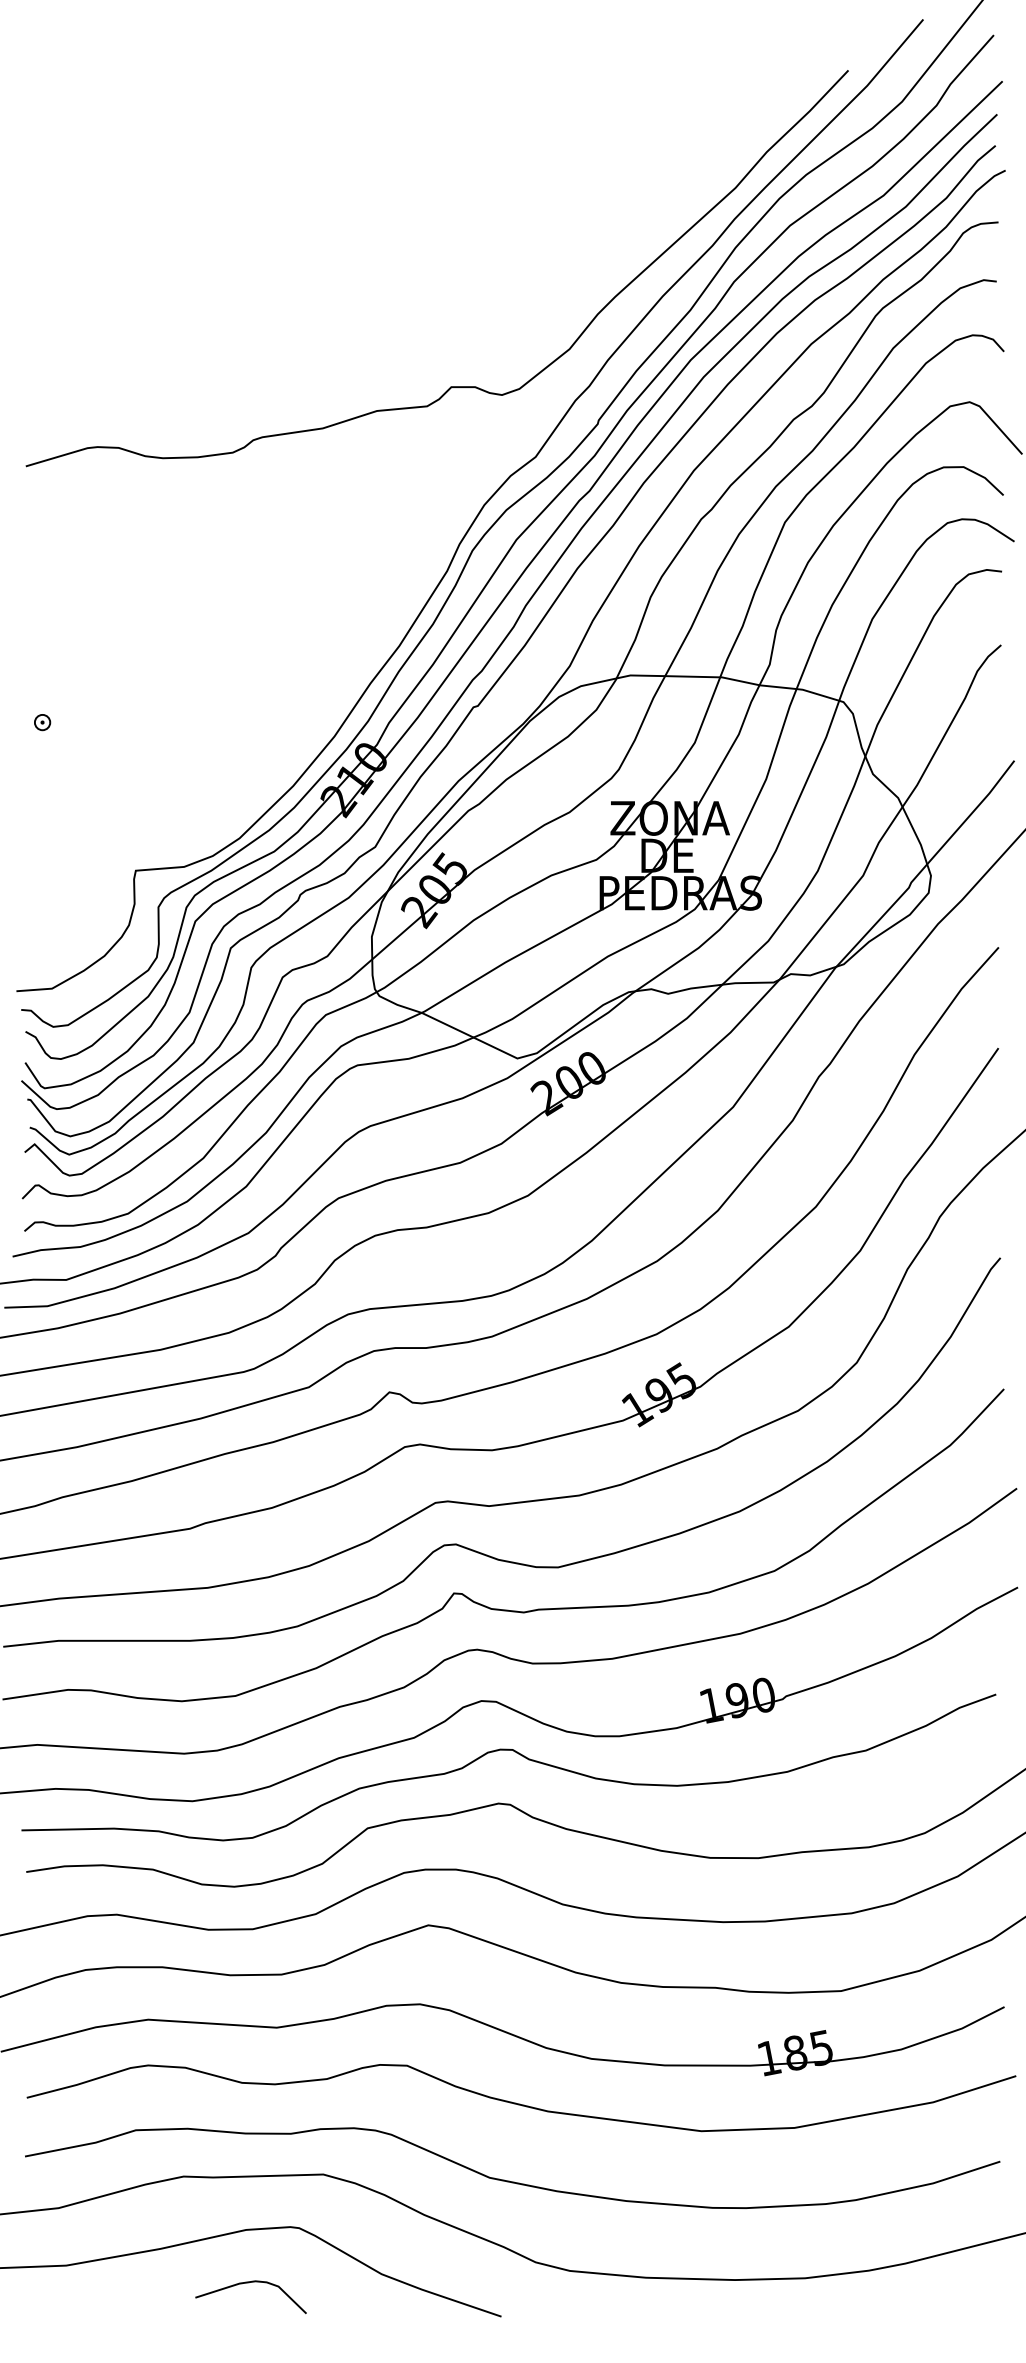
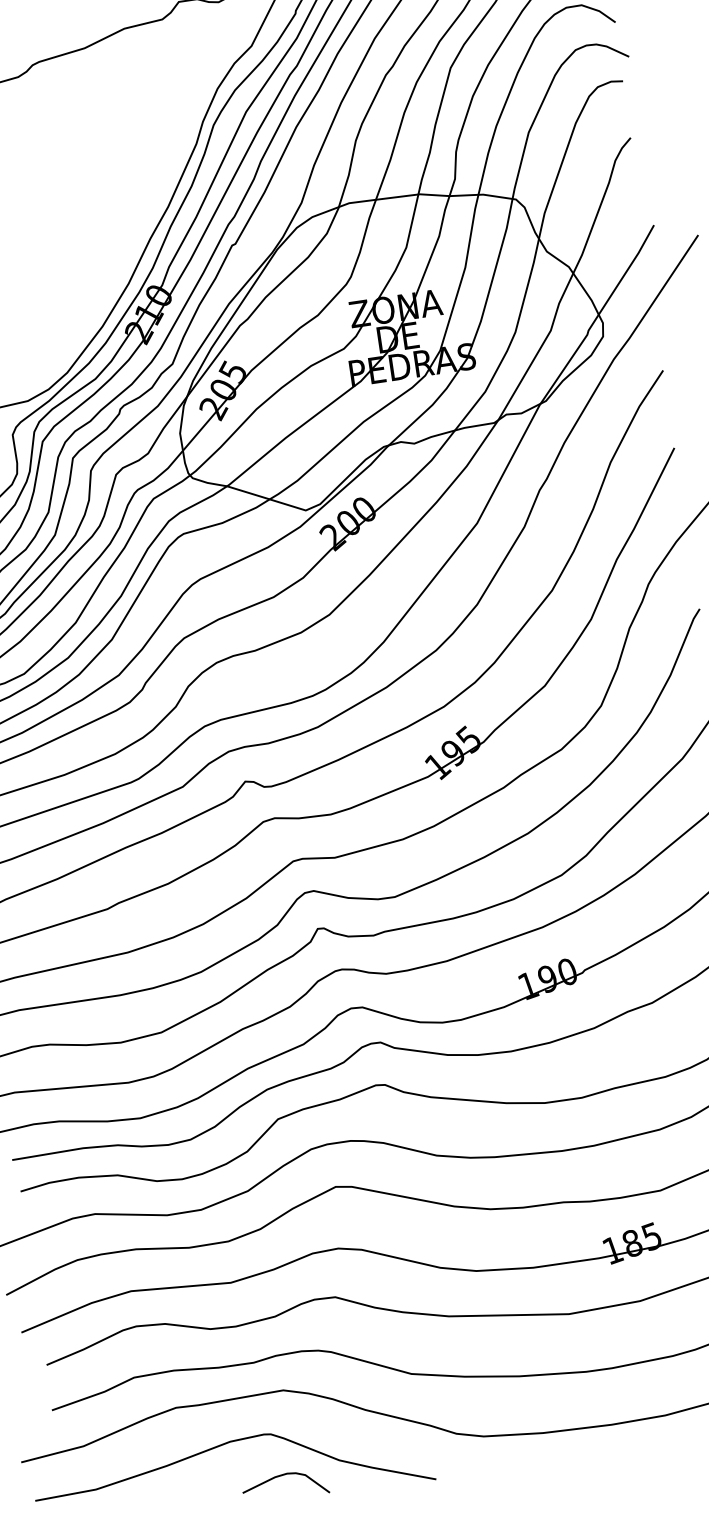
curve: (249, 2283) -> (282, 1476), moved

